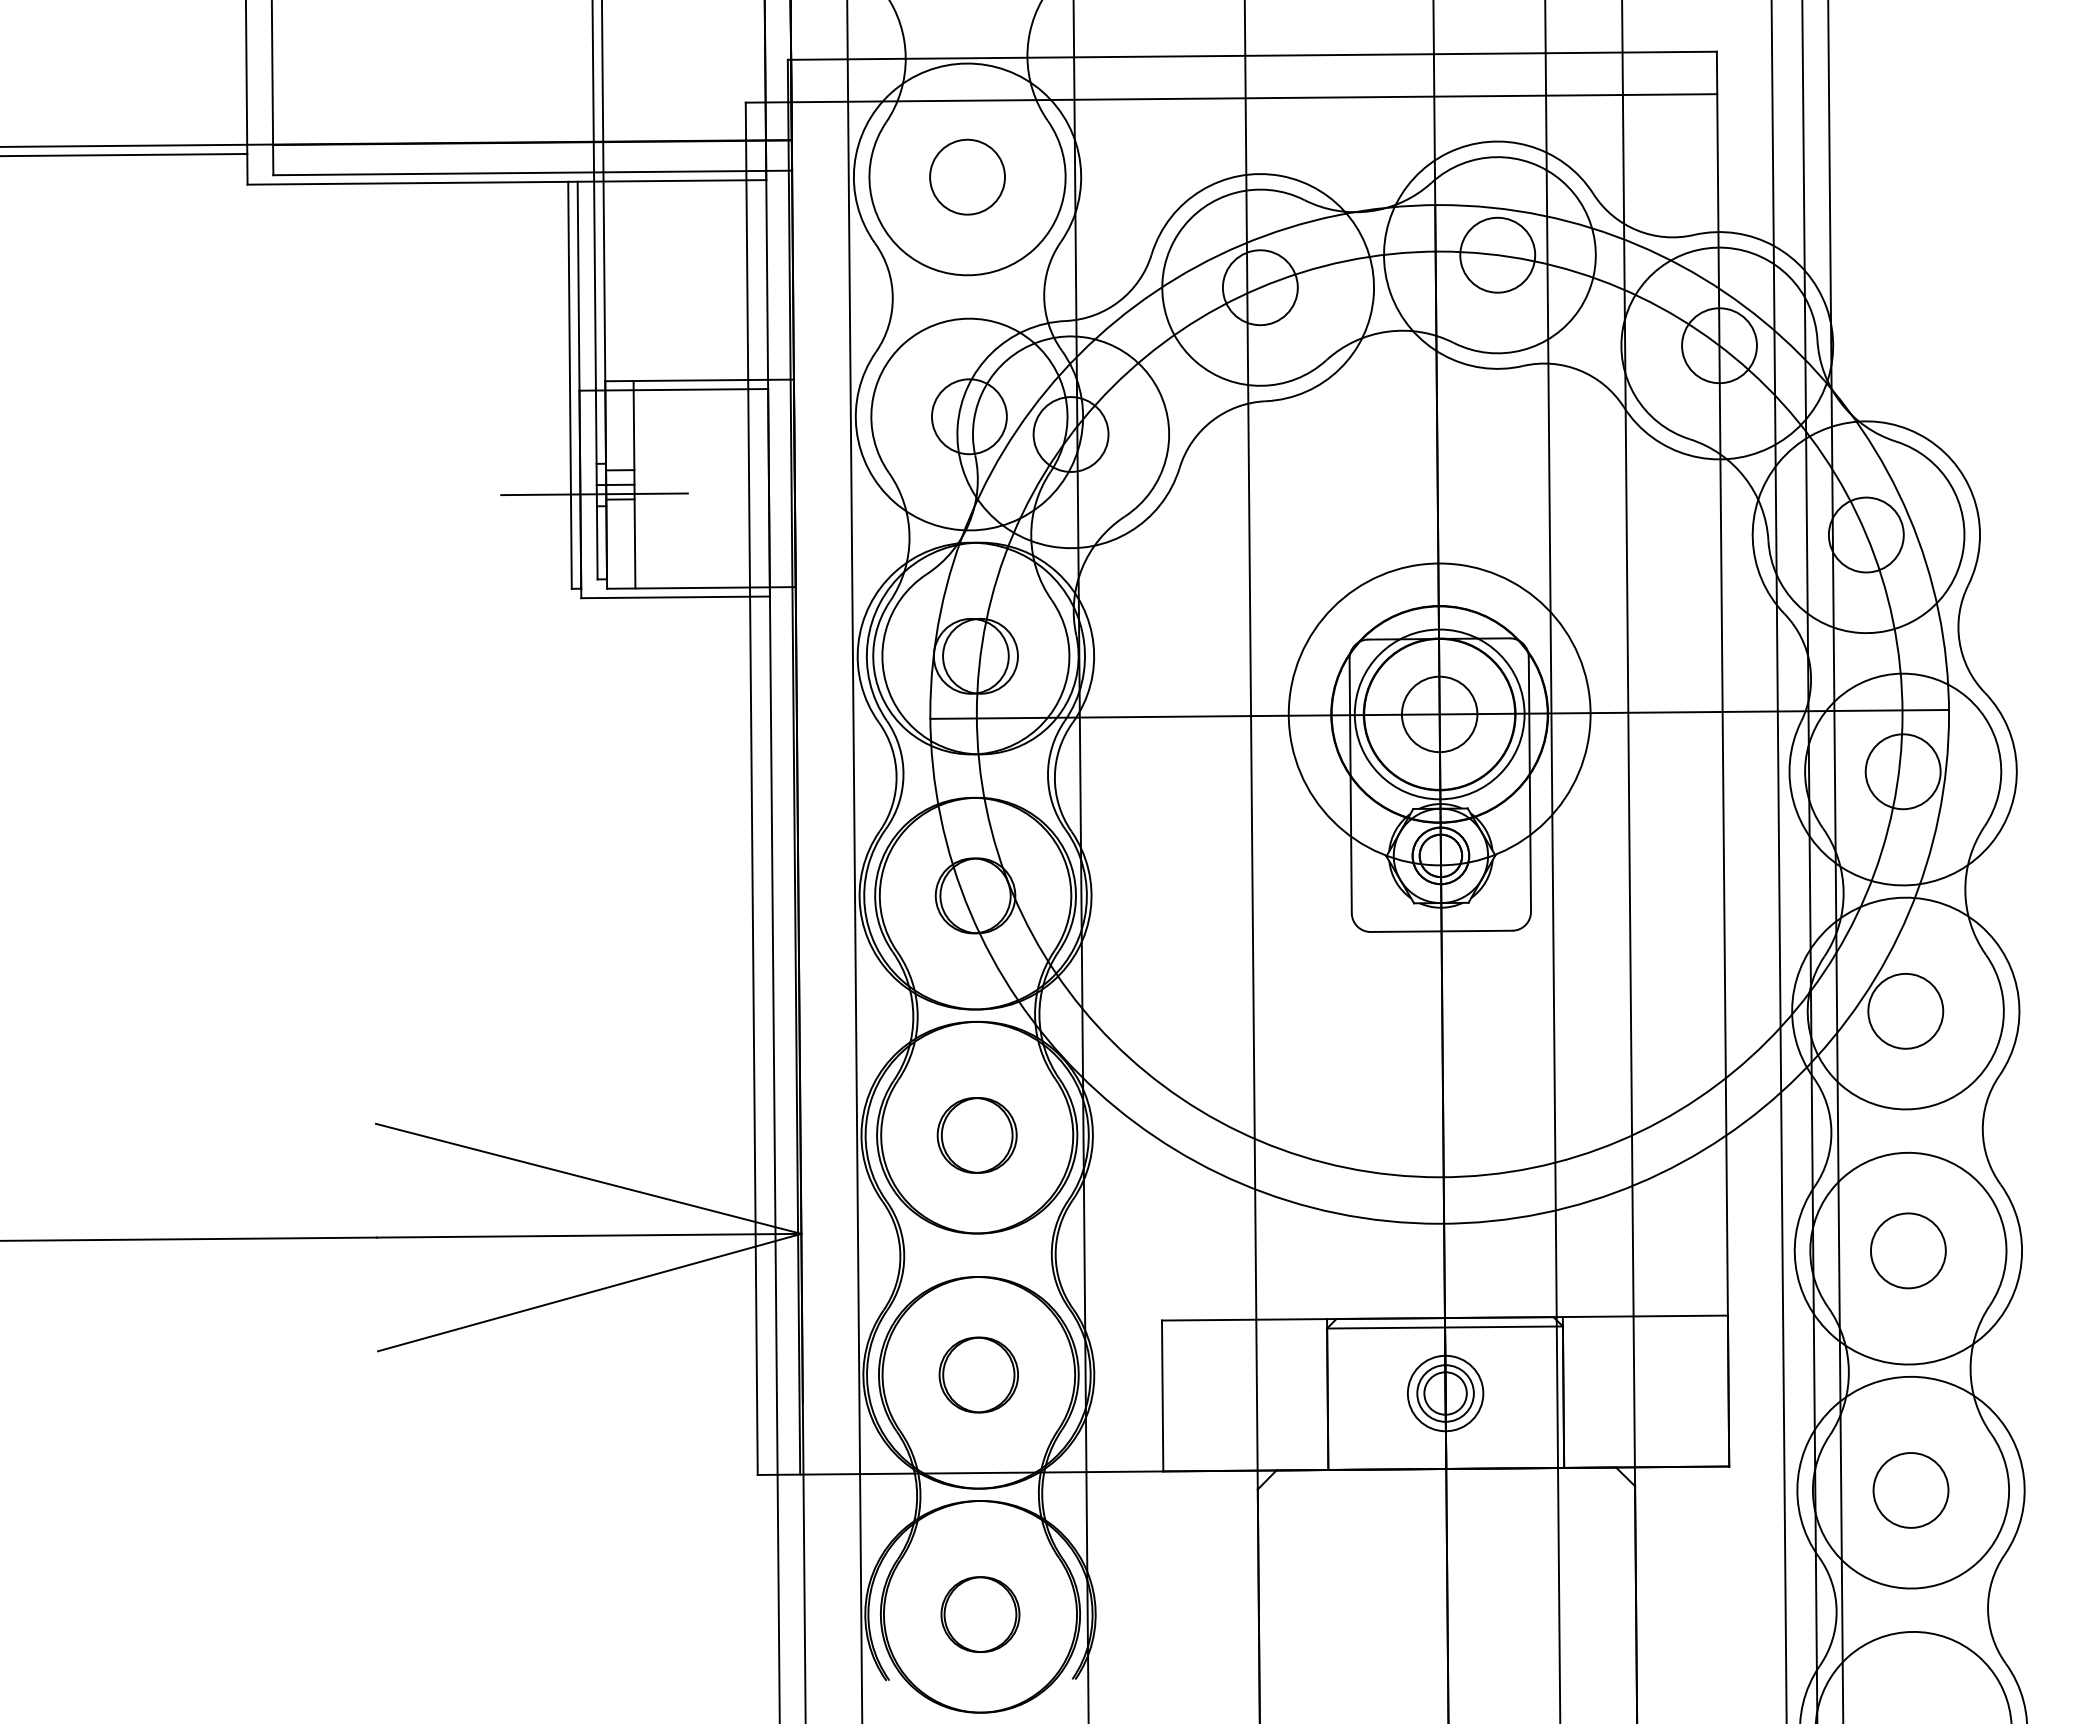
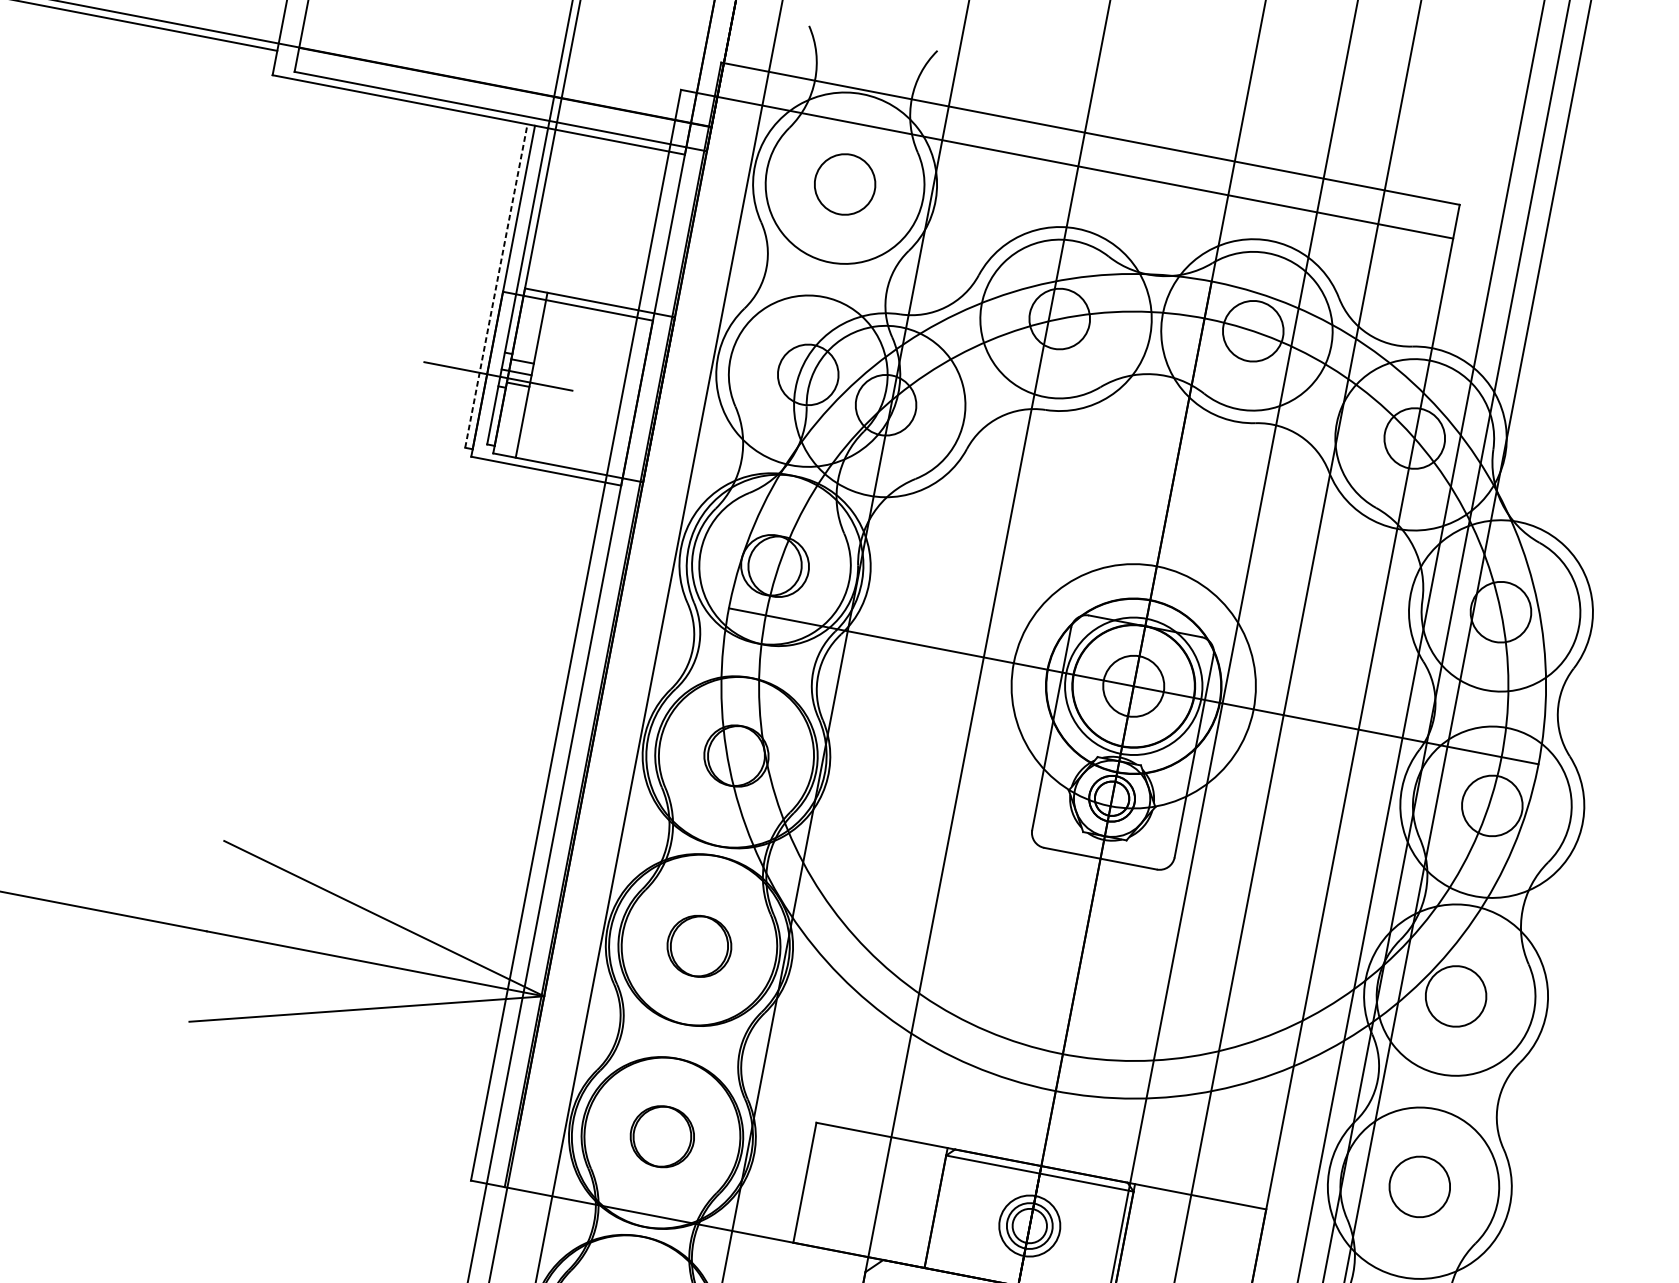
line: (570, 384) -> (496, 285), solid -> dashed

